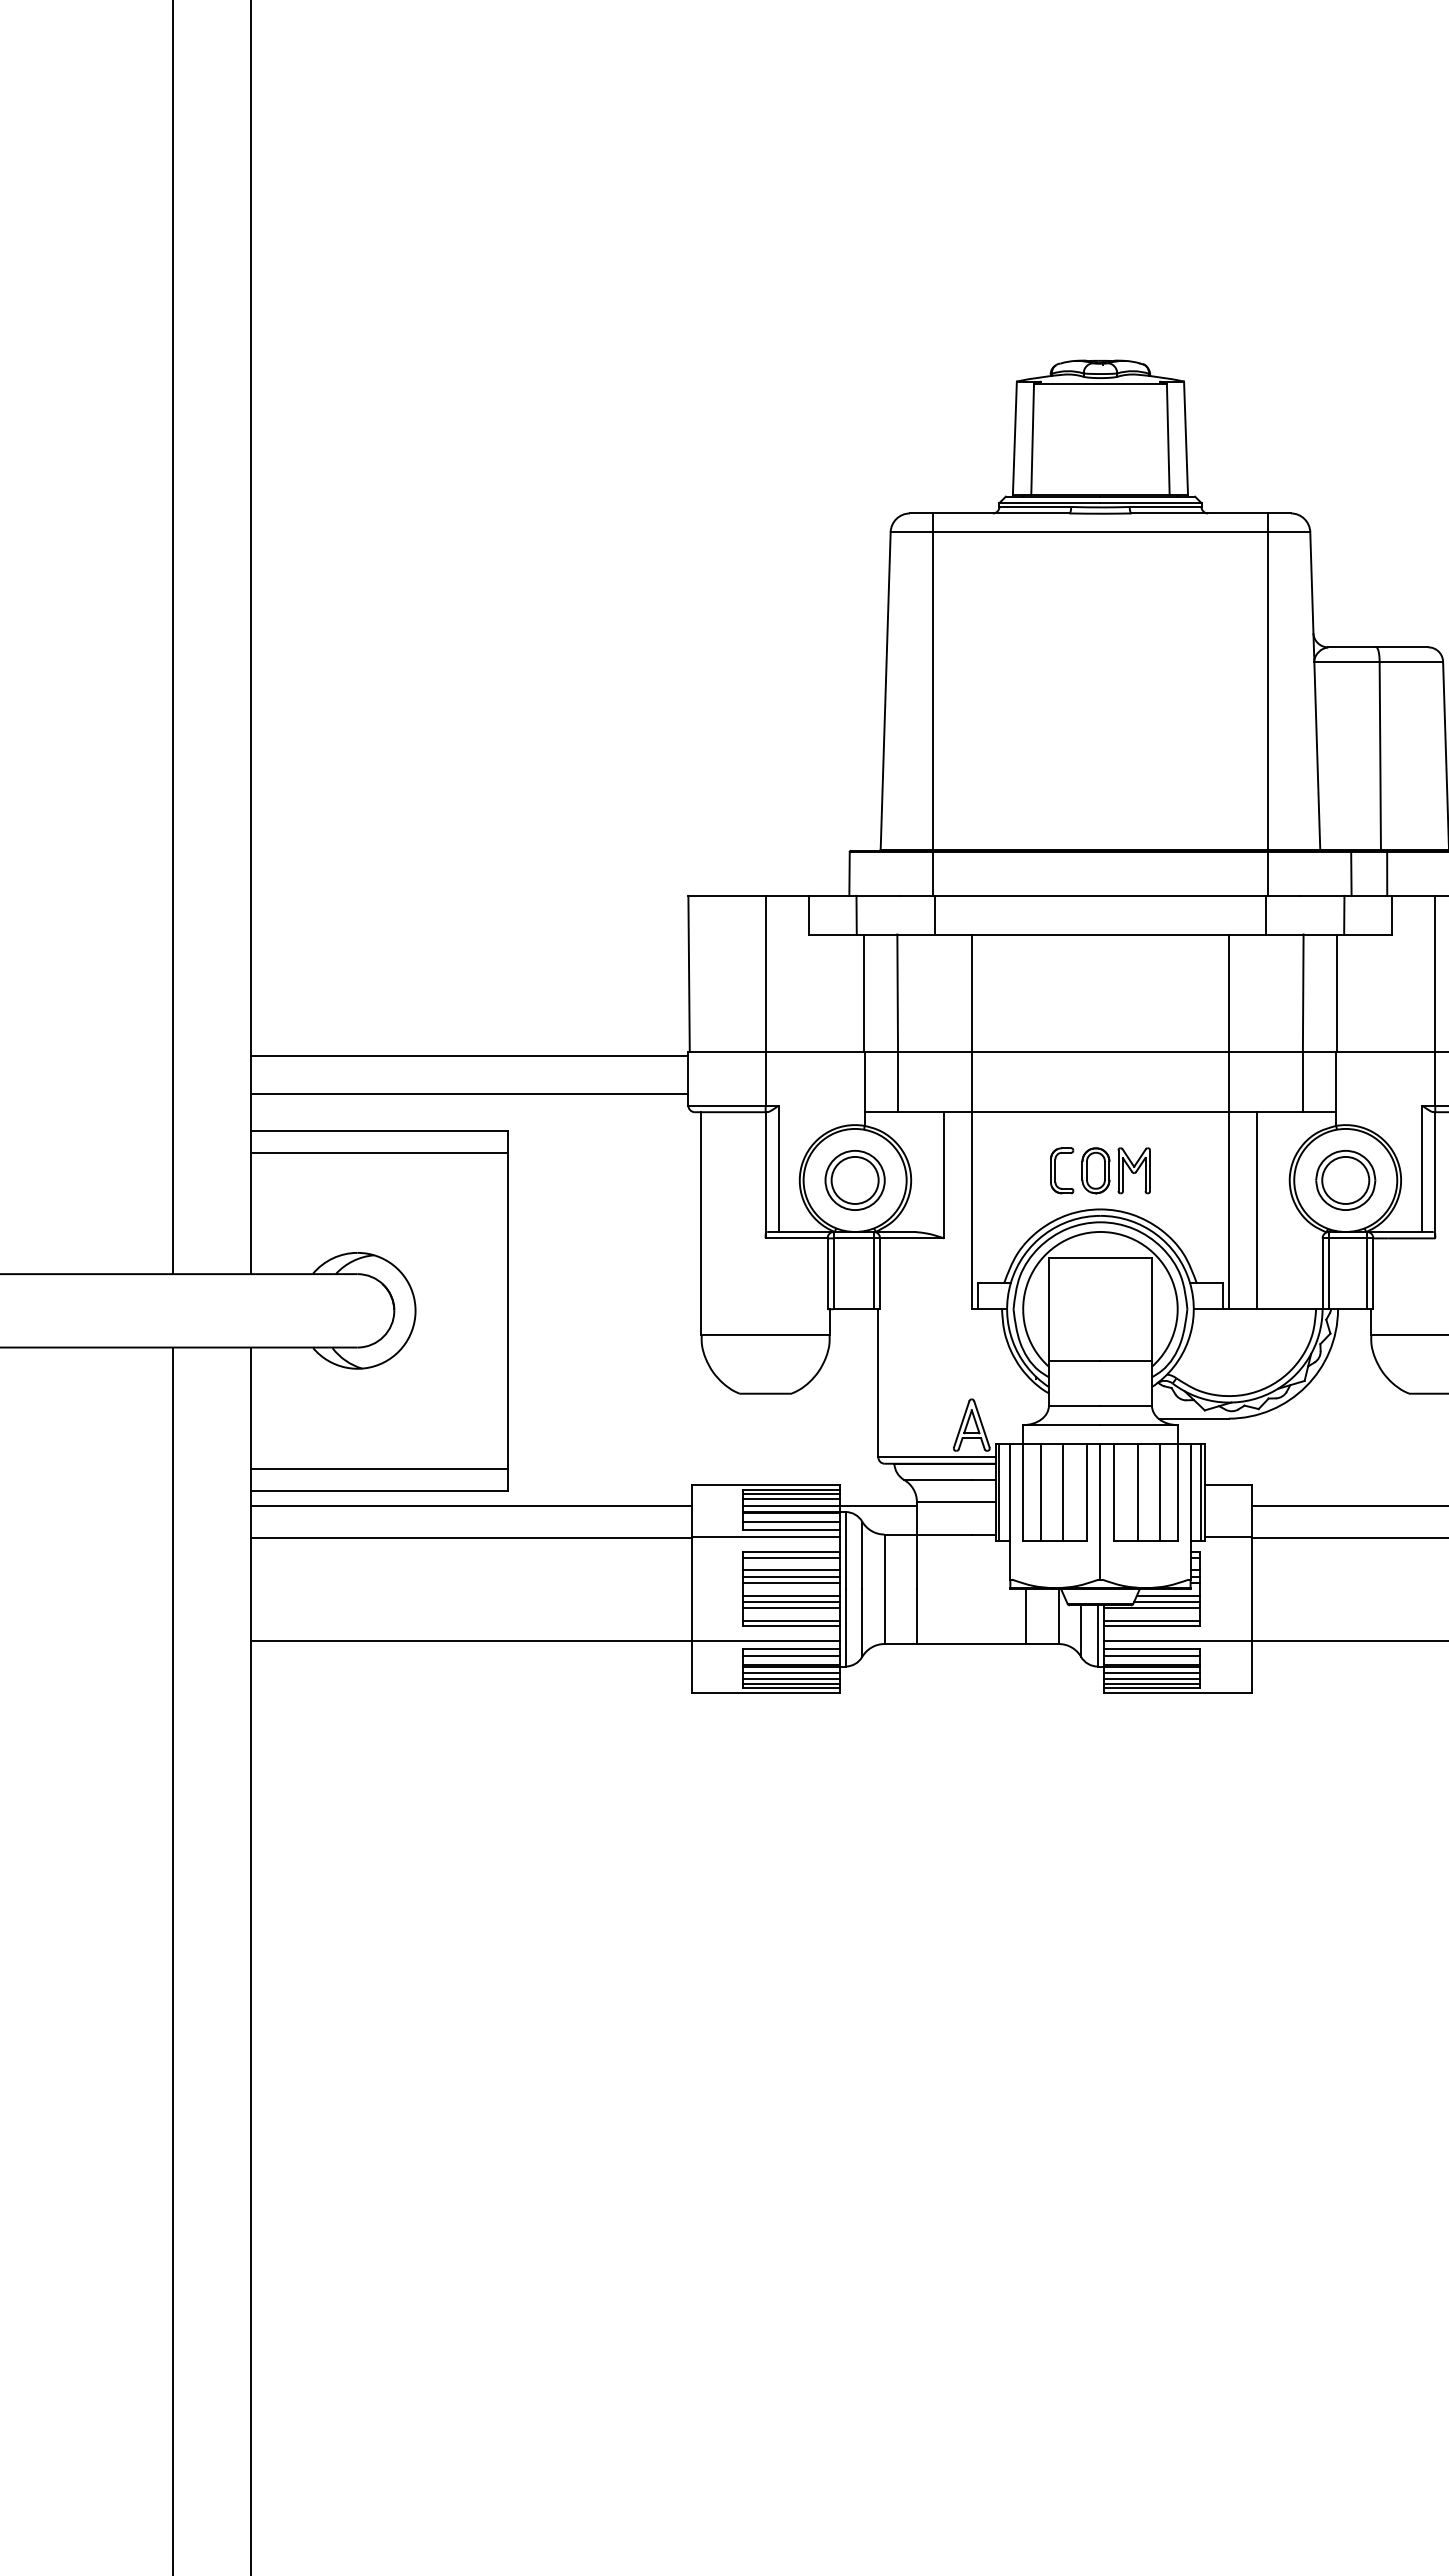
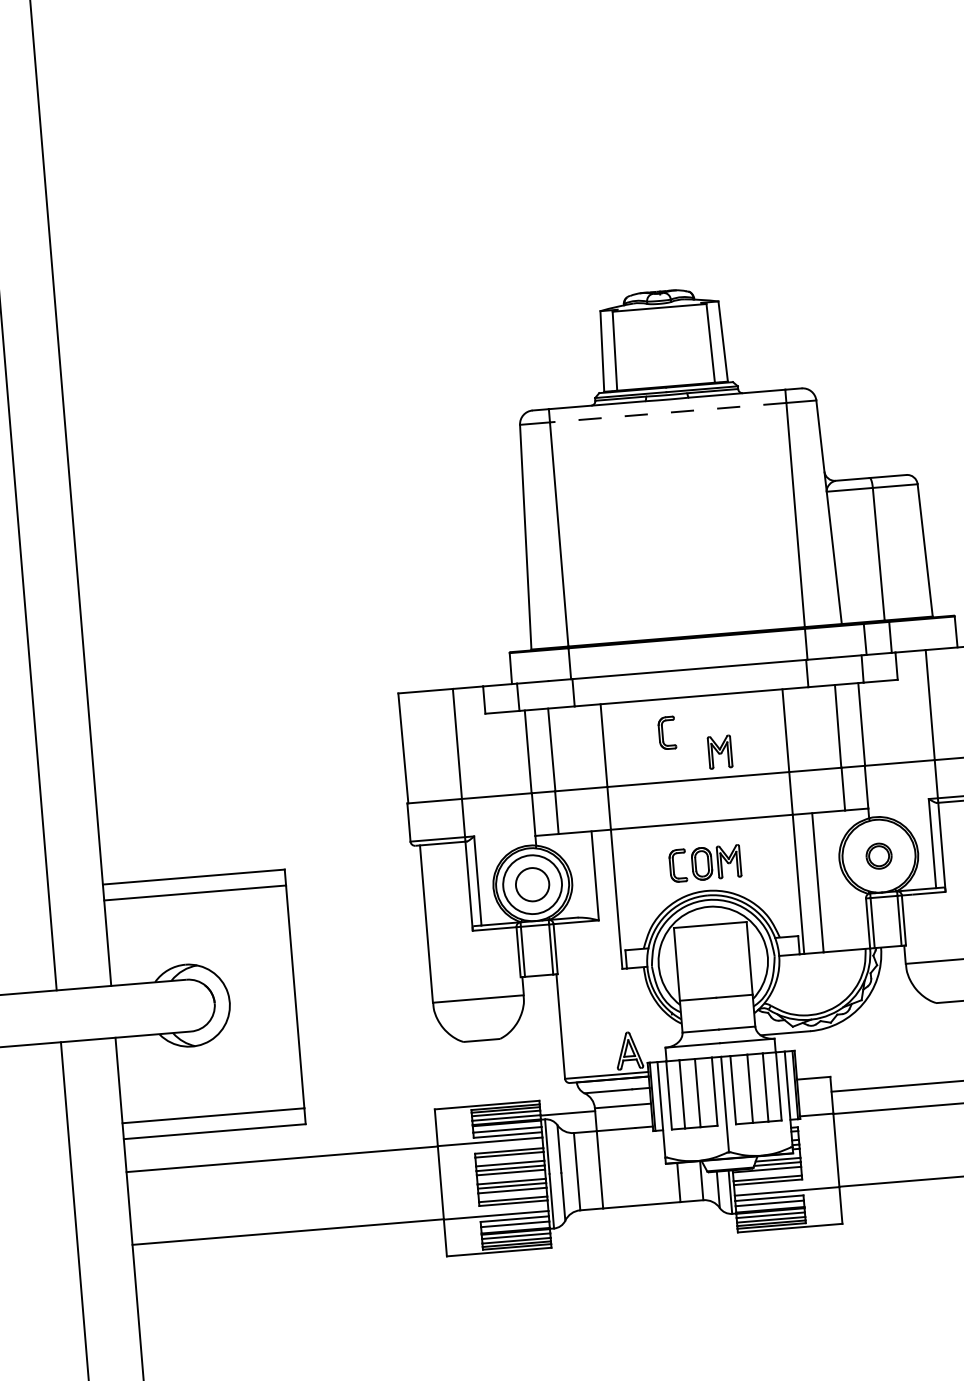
line: (1099, 532) -> (667, 412), solid -> dashed
part: (1055, 982) -> (662, 733), added
part: (1133, 1015) -> (719, 752), added
line: (469, 1055) -> (253, 818), removed
line: (469, 1094) -> (255, 846), removed
circle: (854, 1180) -> (532, 884), size x1.4
part: (1345, 1180) -> (878, 856), size x0.6
line: (470, 1506) -> (279, 1137), removed

